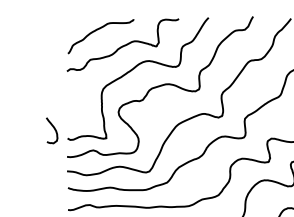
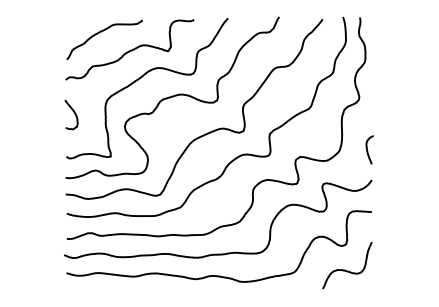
curve: (53, 128) -> (73, 112), moved

